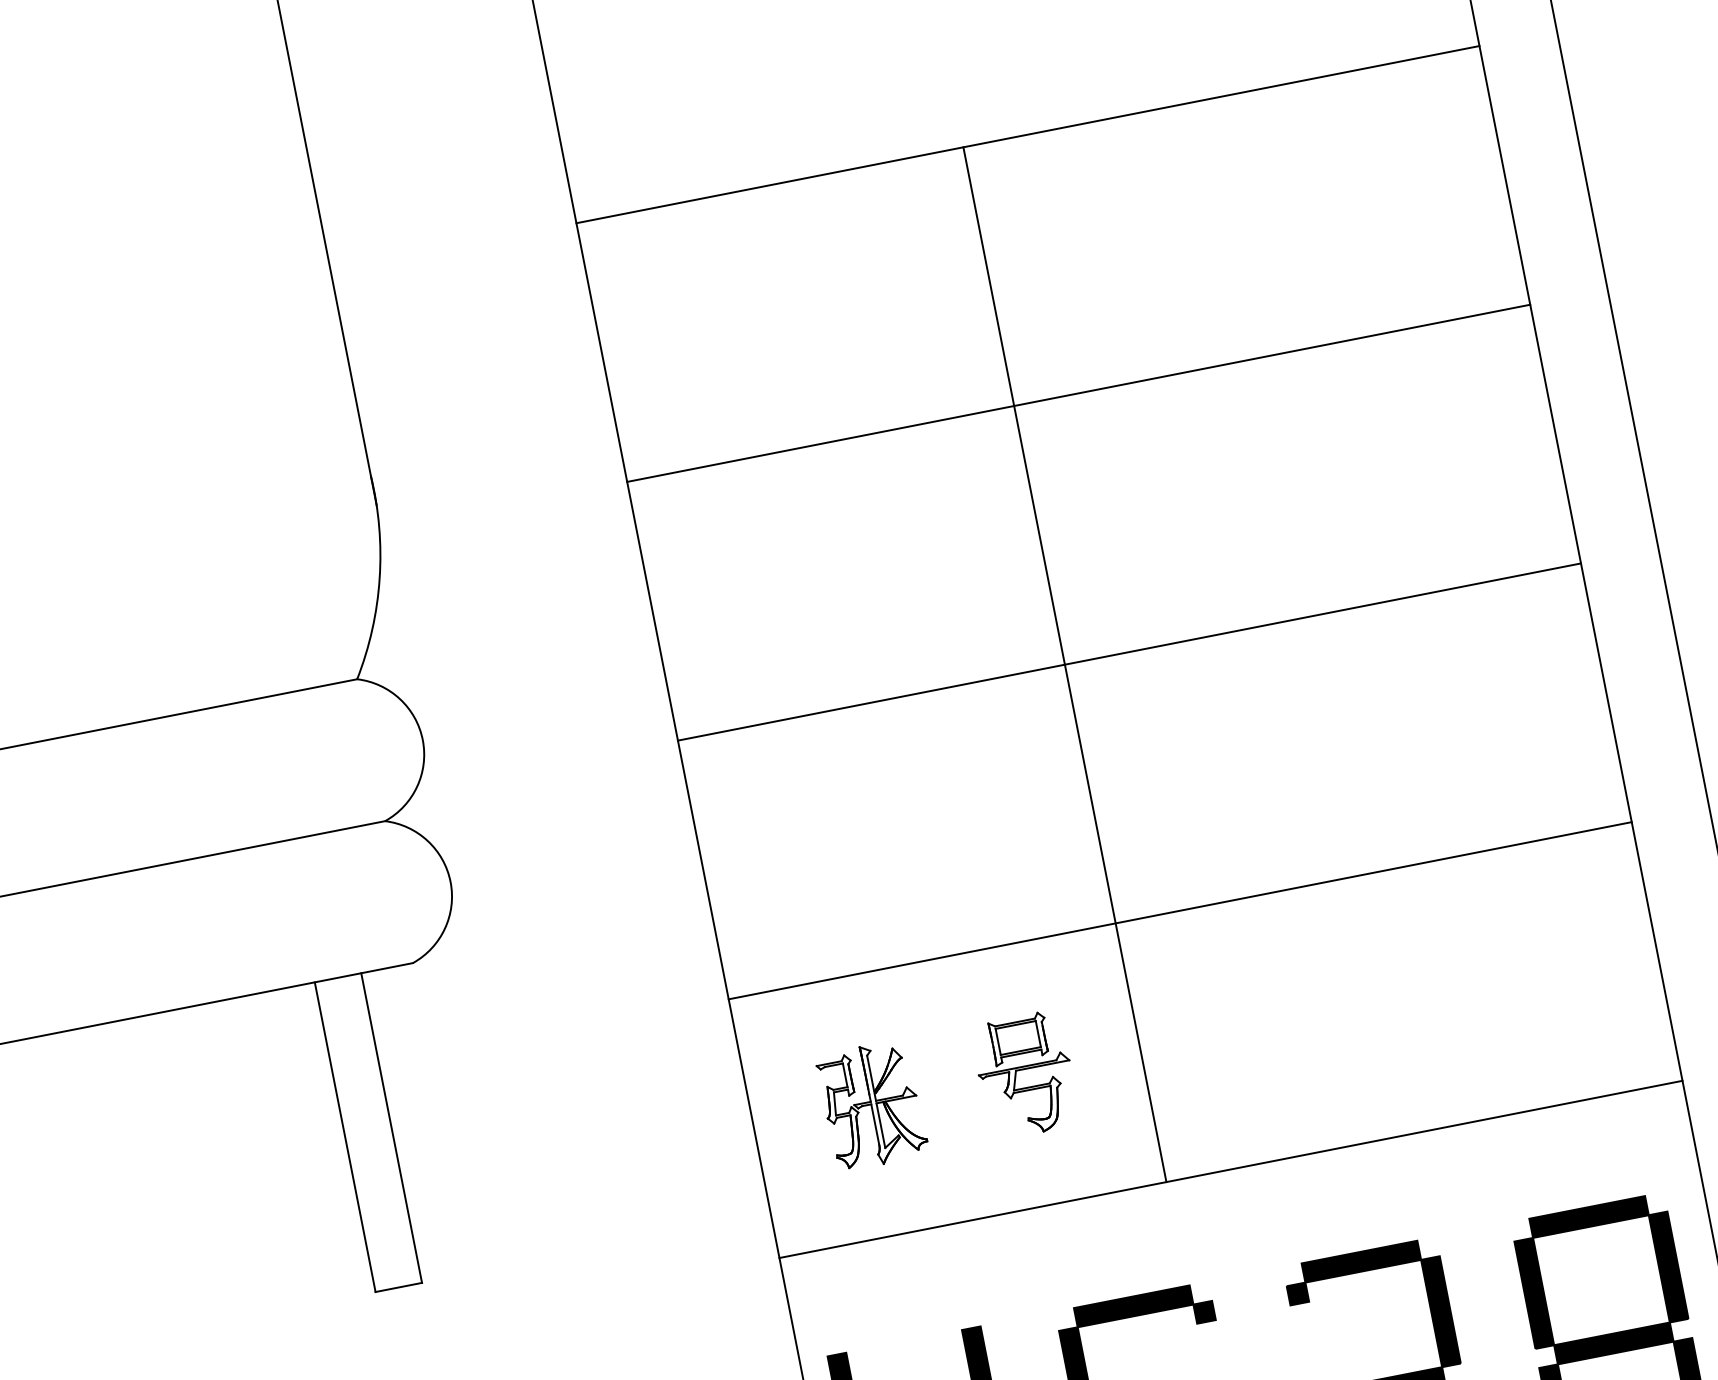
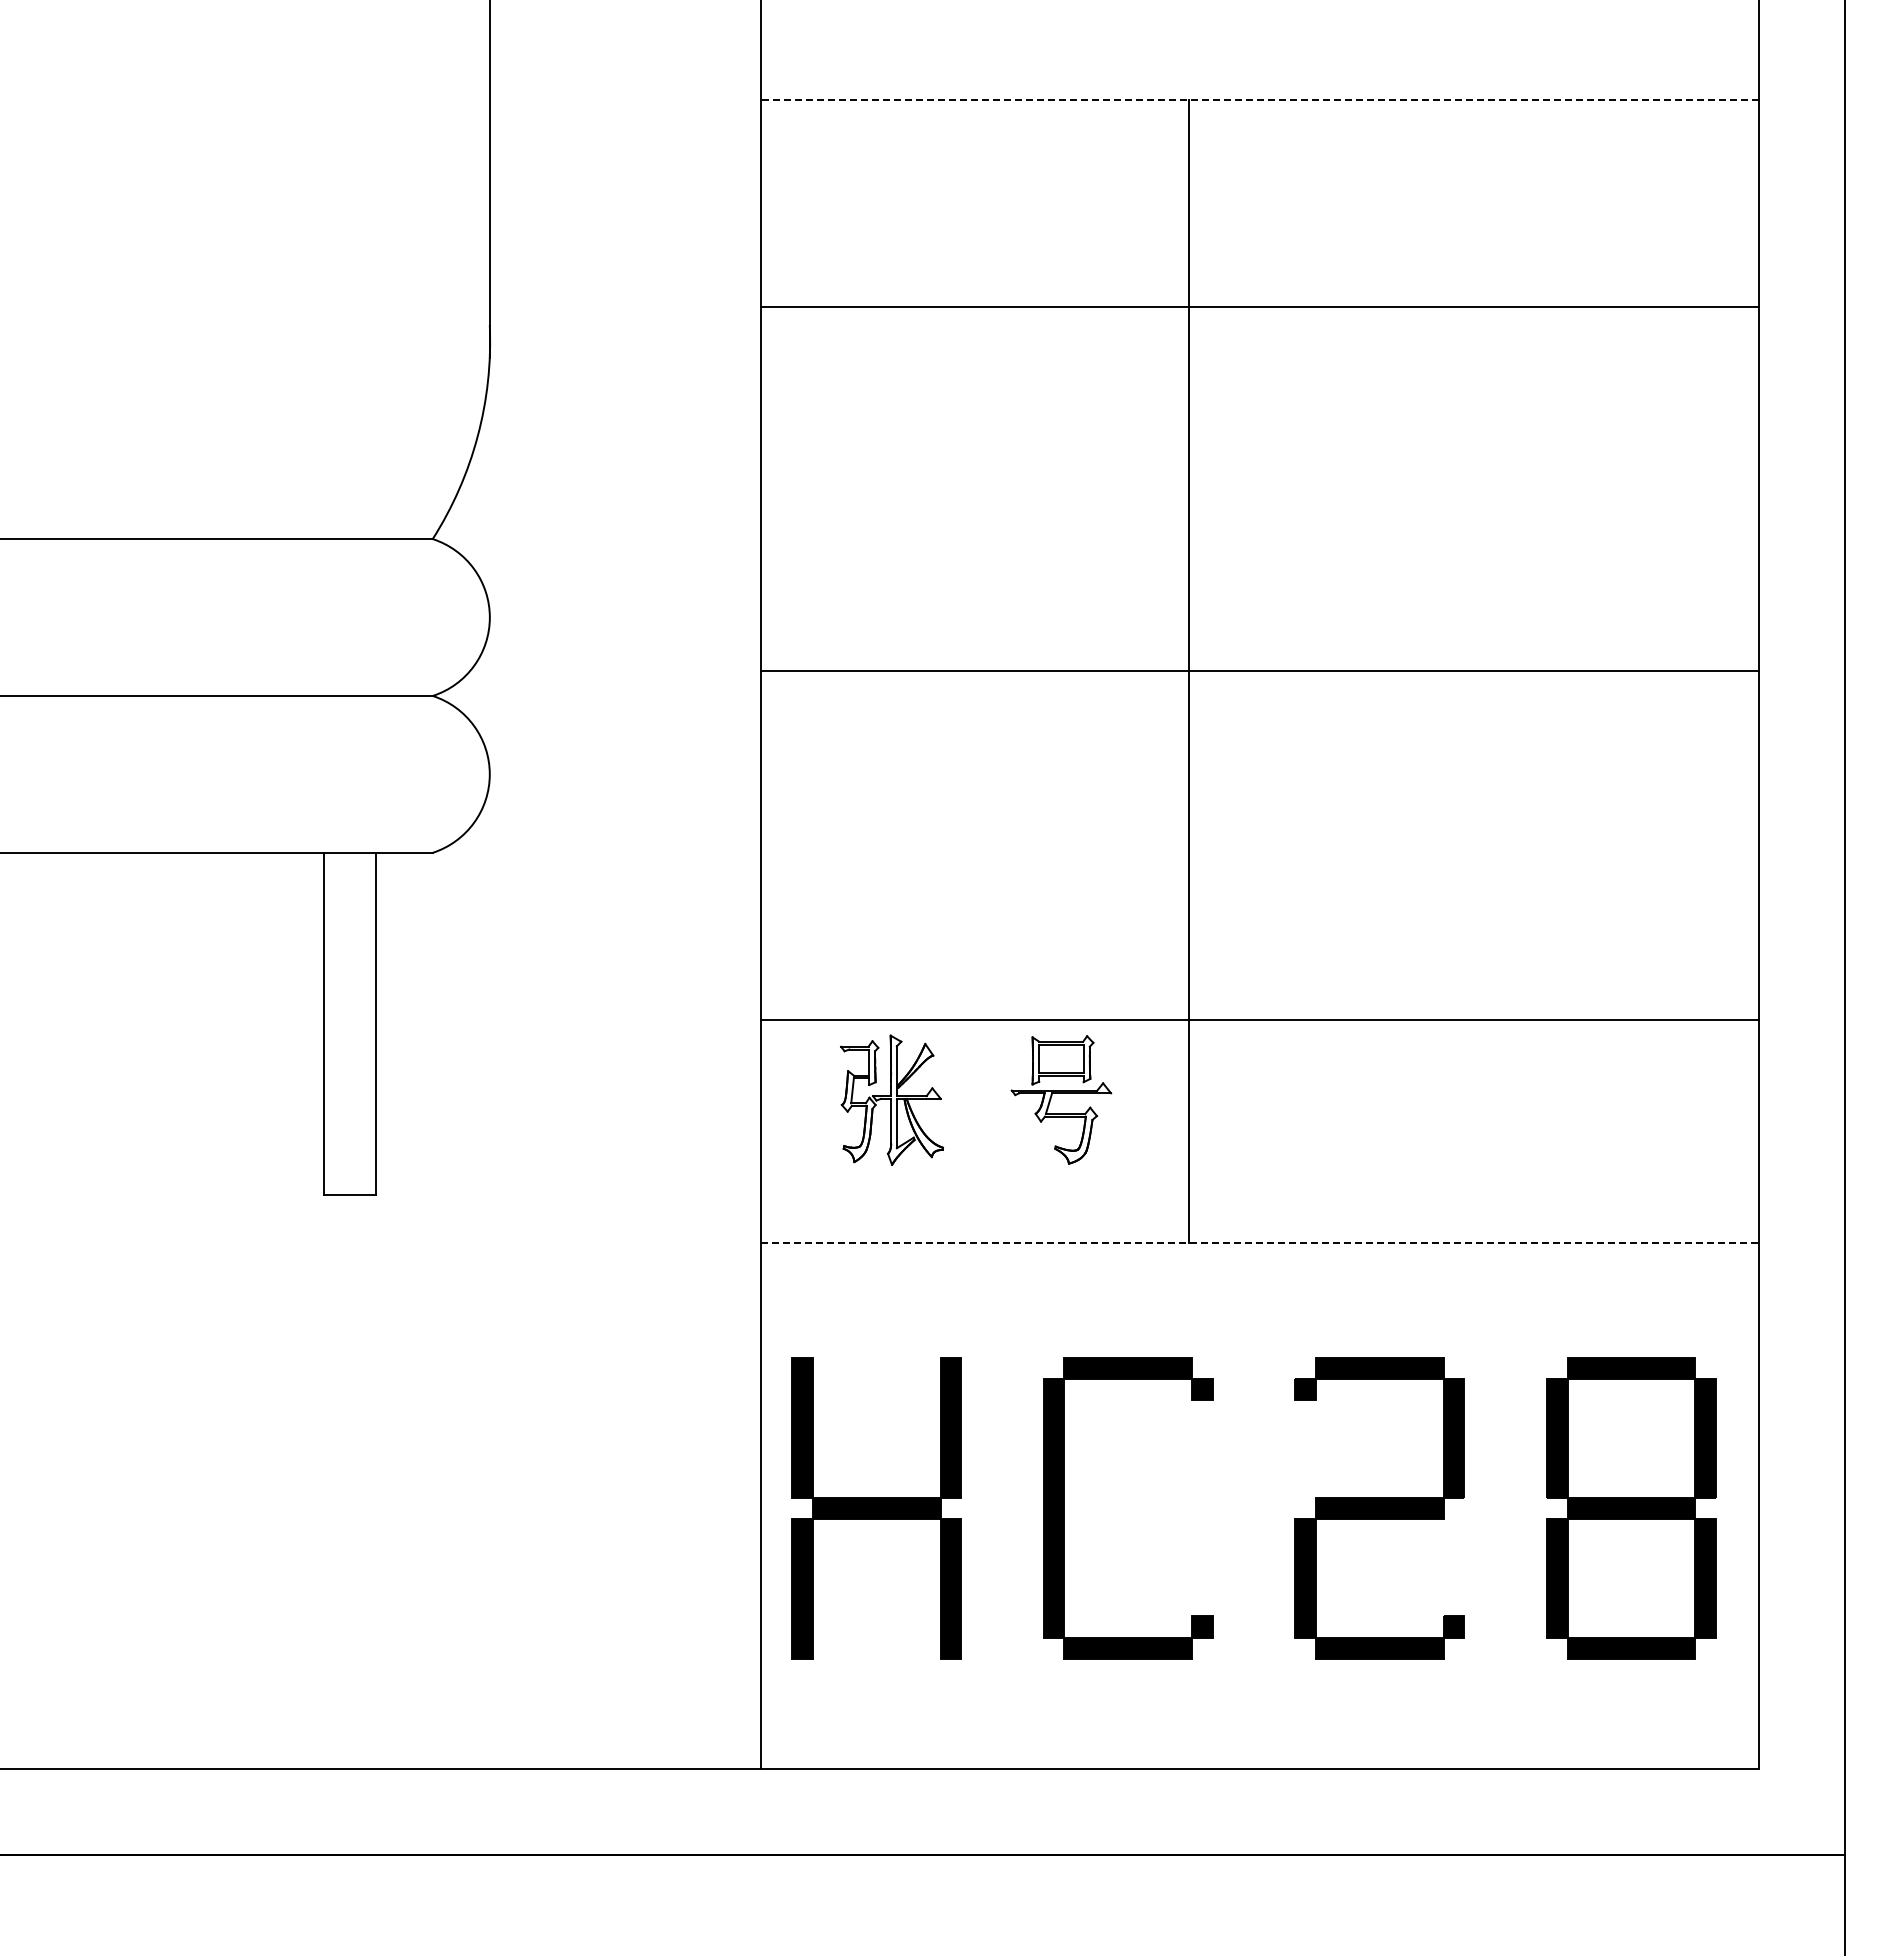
line: (1027, 134) -> (1259, 99), solid -> dashed
line: (1078, 393) -> (1260, 307), moved
line: (1180, 910) -> (1260, 1020), moved
line: (1231, 1169) -> (1260, 1243), solid -> dashed

